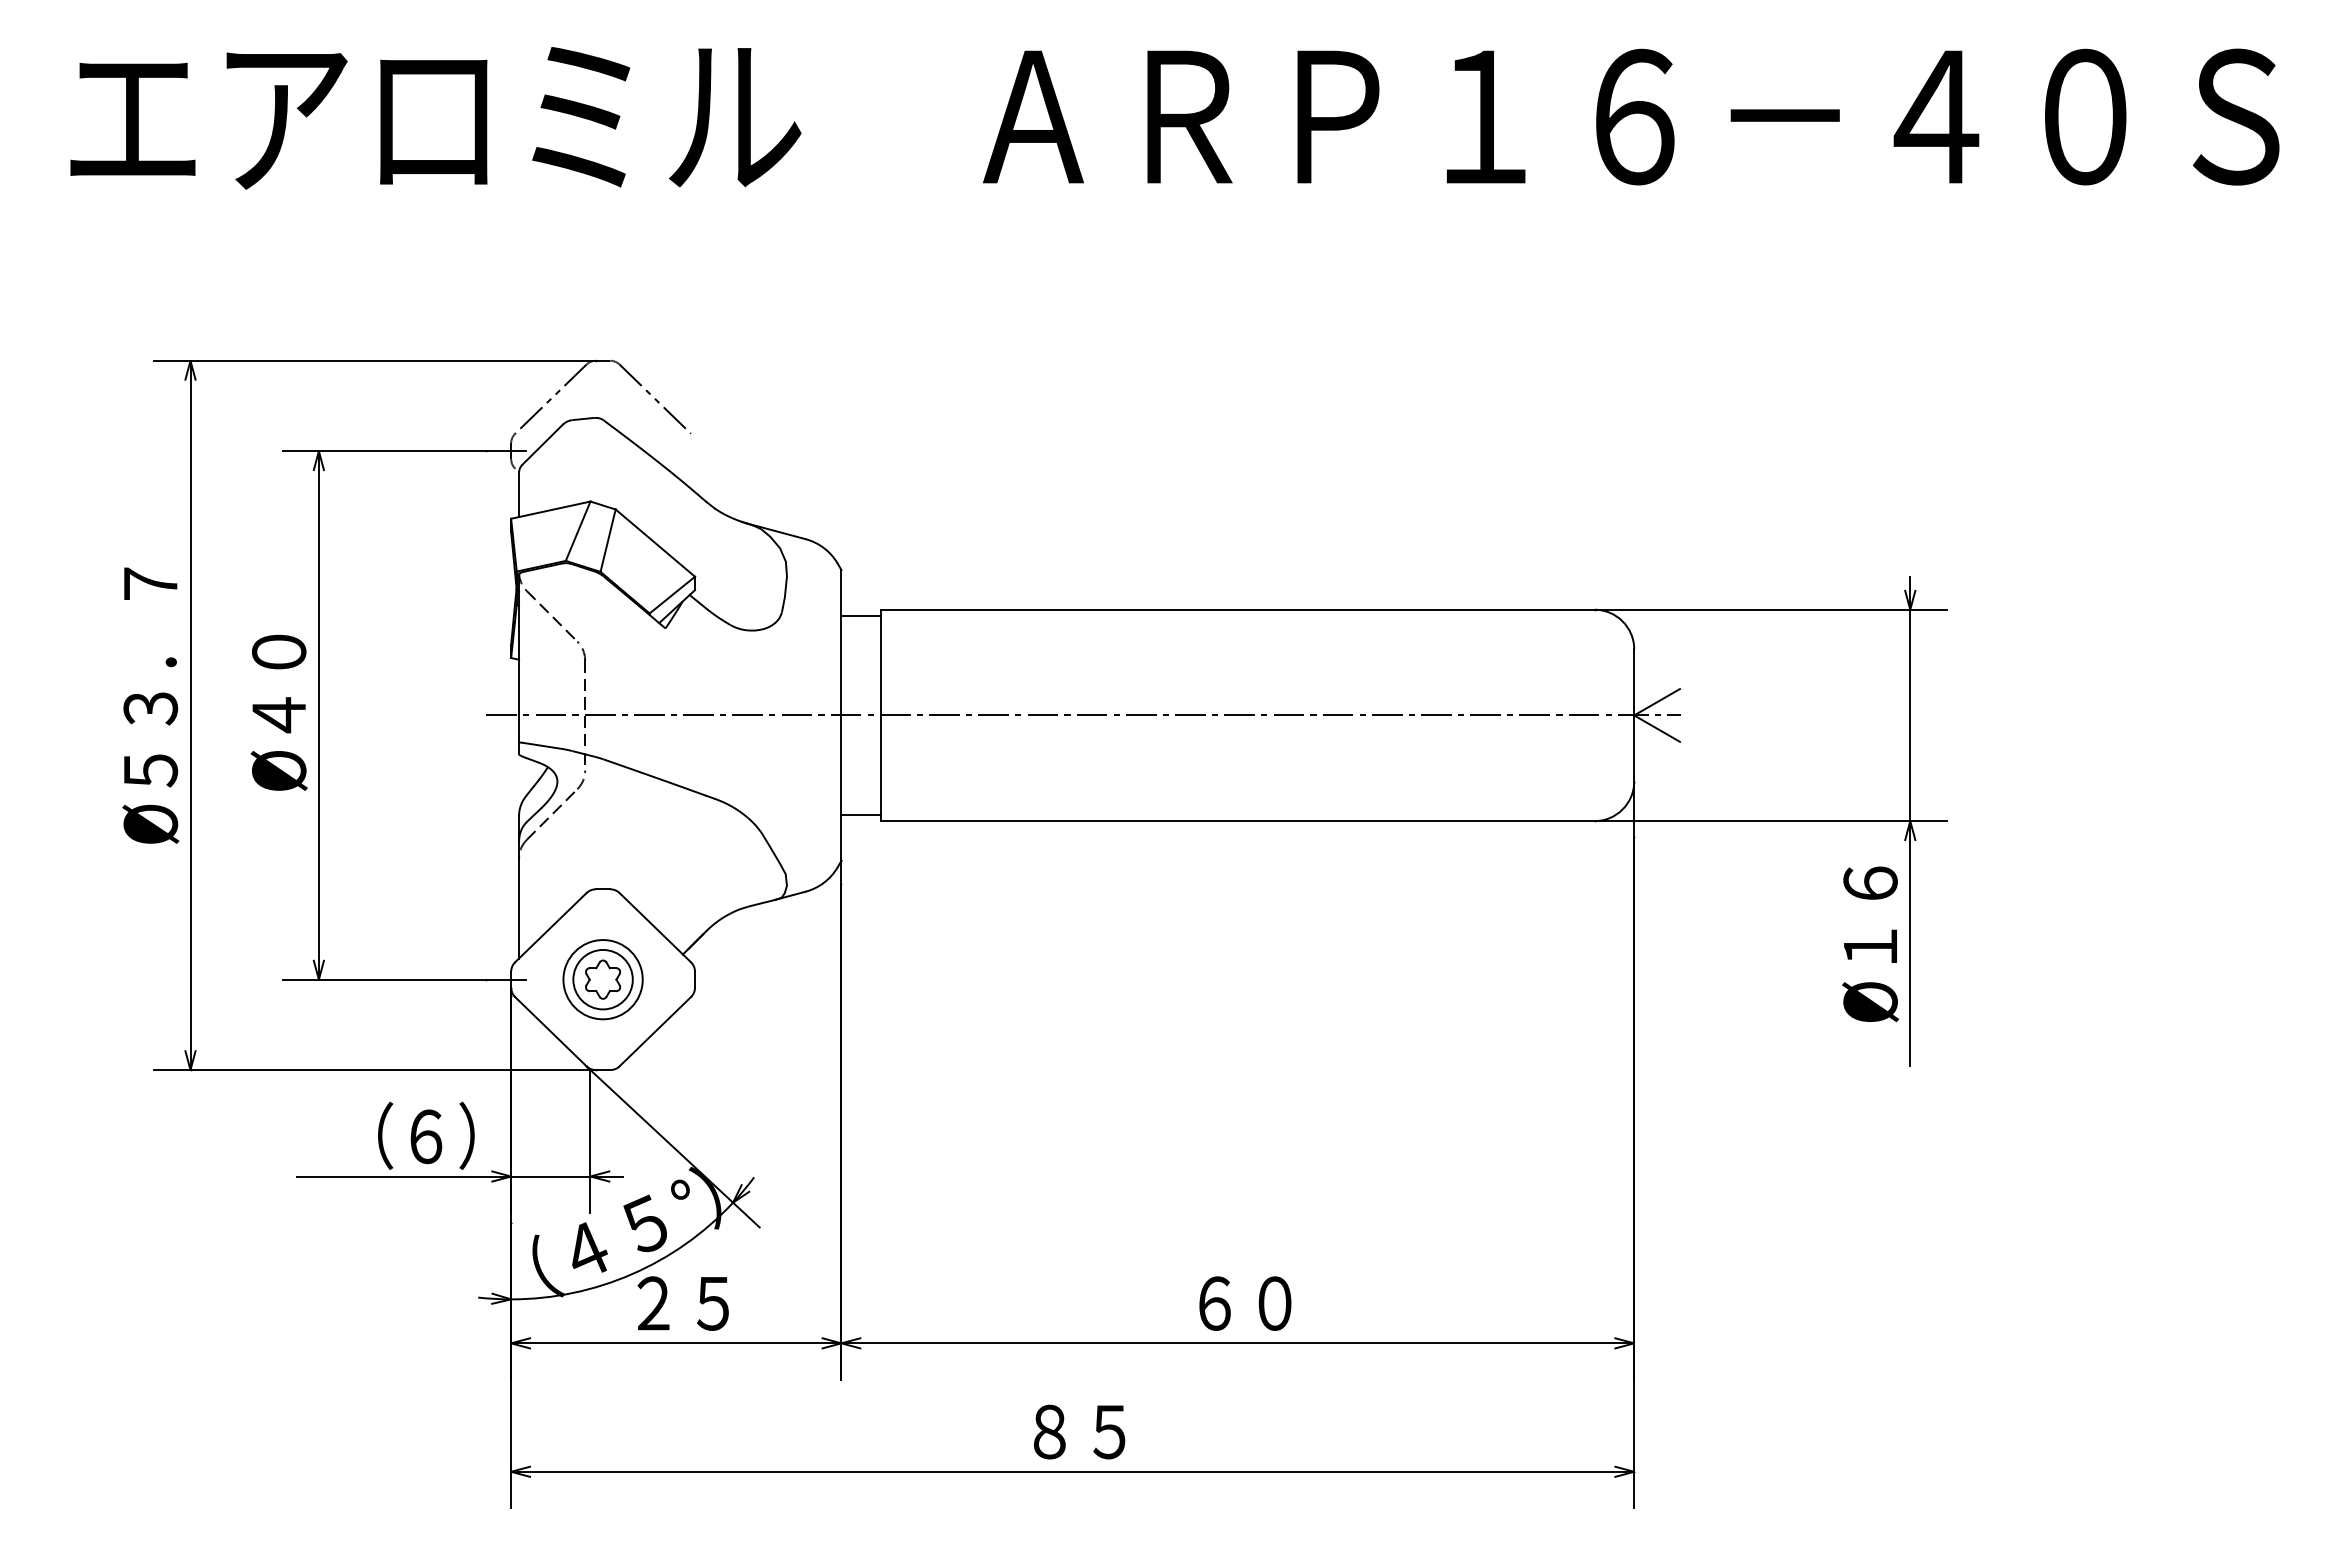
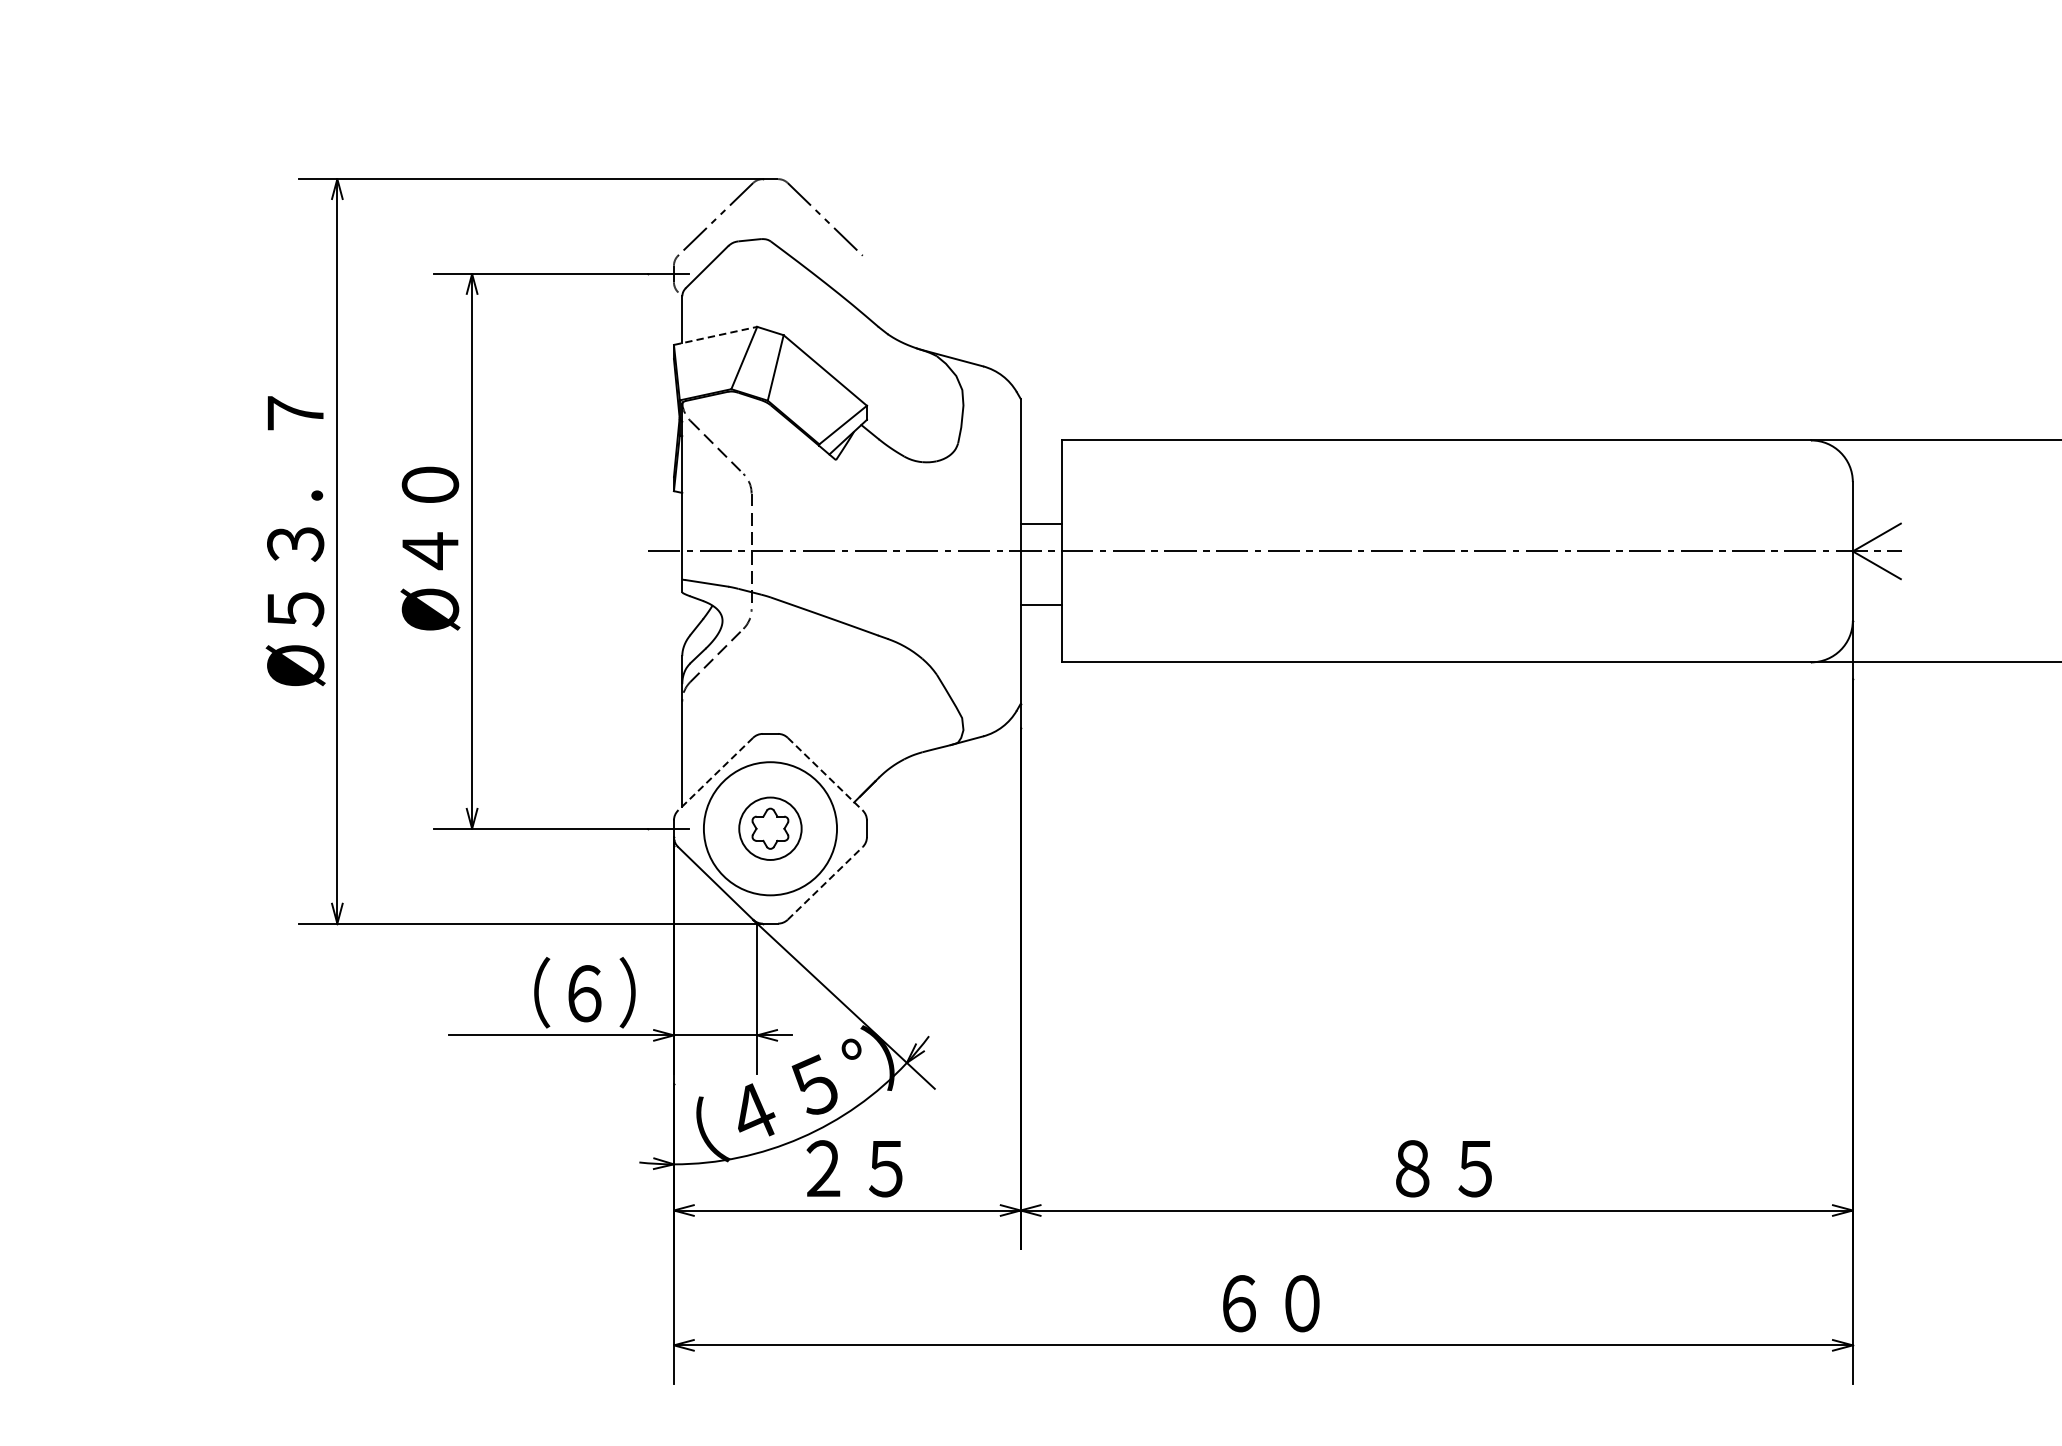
line: (550, 510) -> (715, 336), solid -> dashed
line: (861, 616) -> (1041, 524), moved
line: (861, 814) -> (1041, 604), moved
line: (550, 927) -> (715, 773), solid -> dashed
line: (655, 927) -> (825, 773), solid -> dashed
circle: (602, 979) -> (769, 828), size x1.6
line: (655, 1031) -> (825, 883), solid -> dashed
text: (1245, 1303) -> (1444, 1168), ６０ -> ８５
text: (1080, 1431) -> (1271, 1303), ８５ -> ６０

